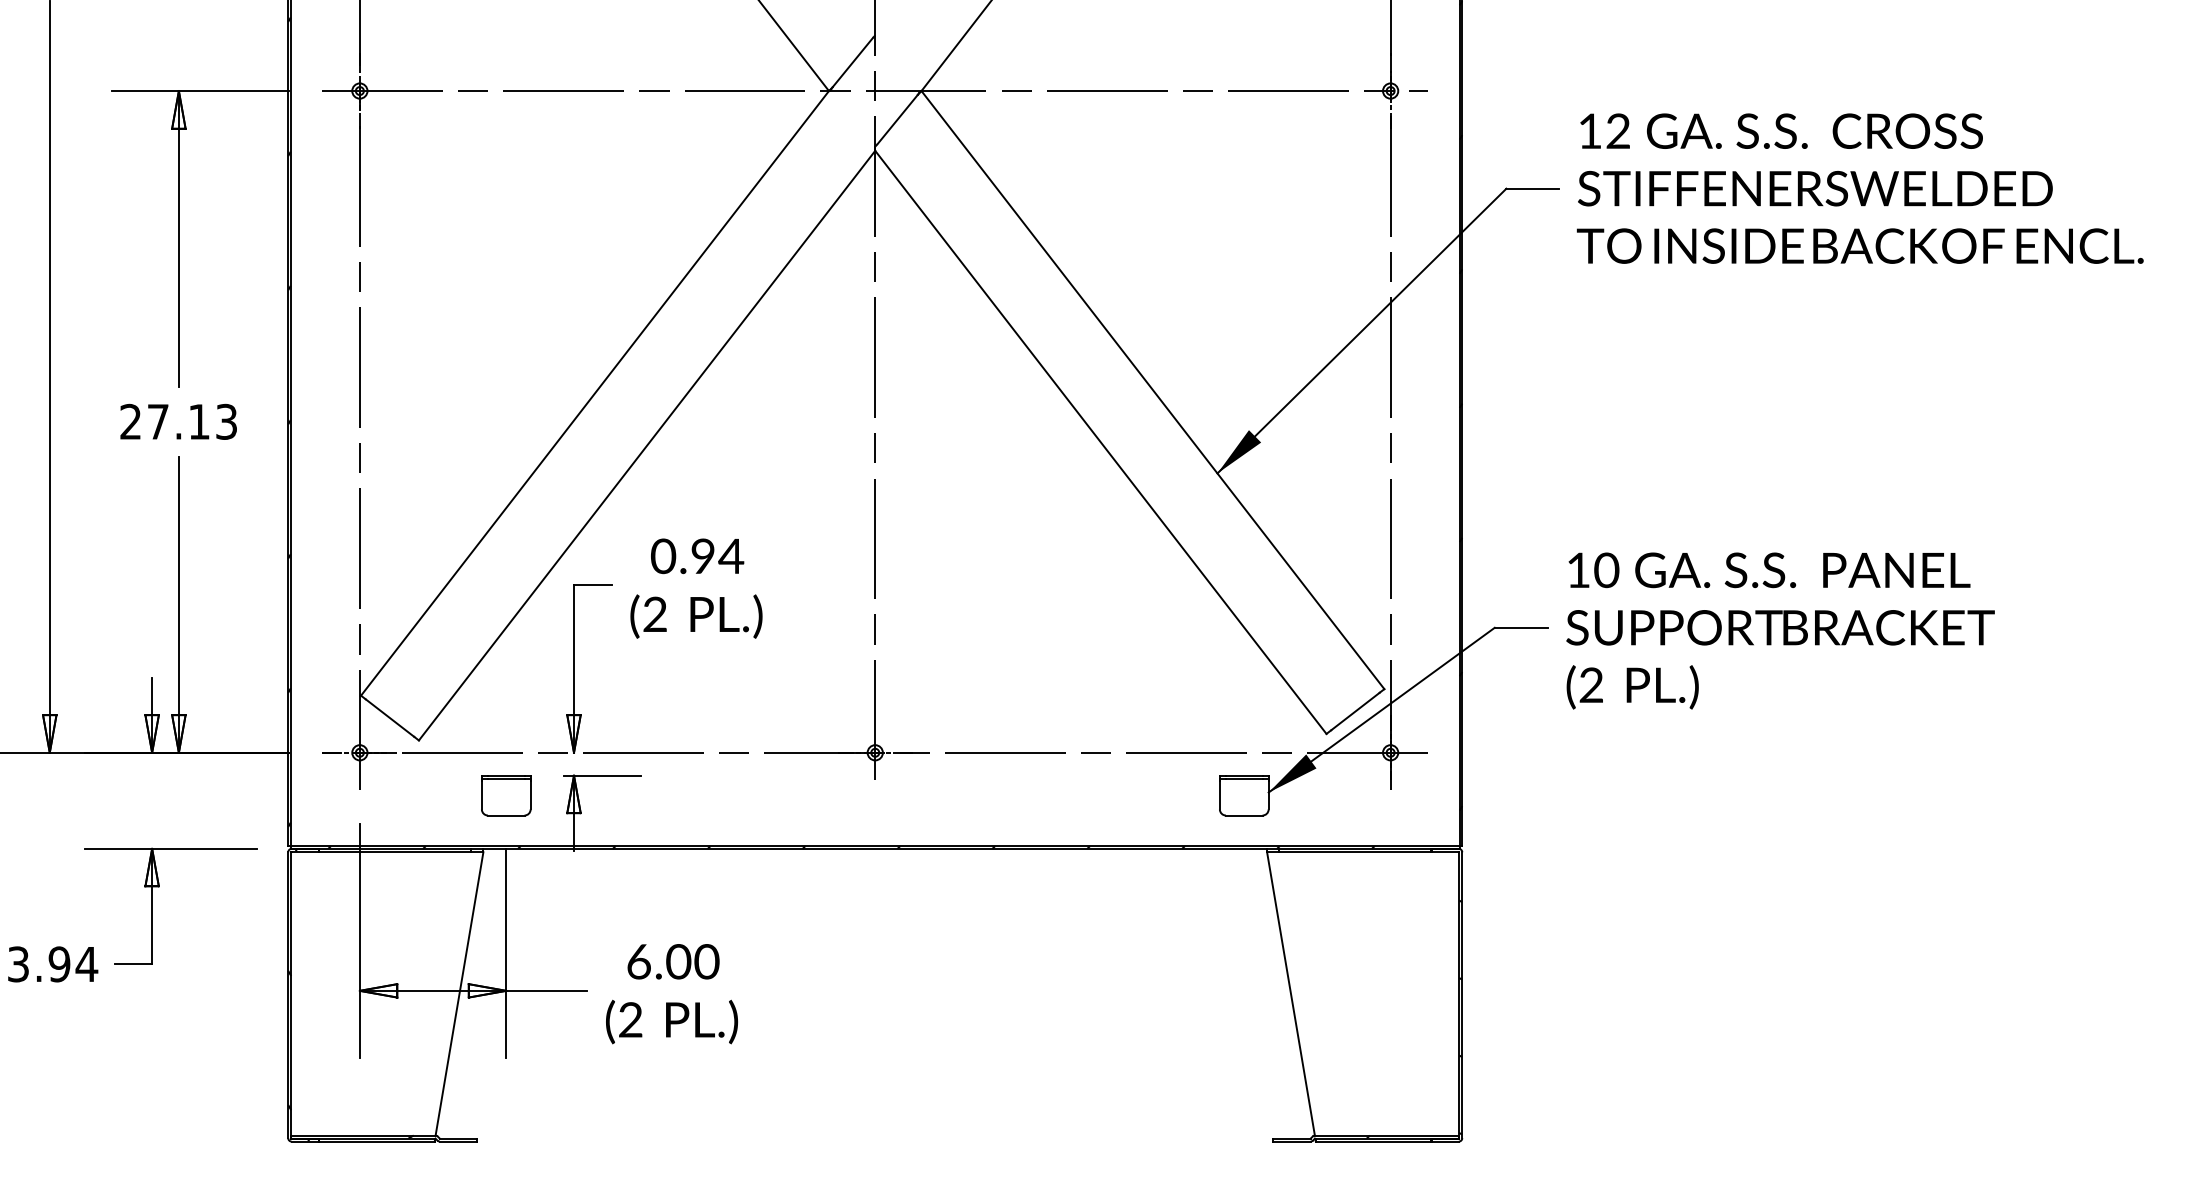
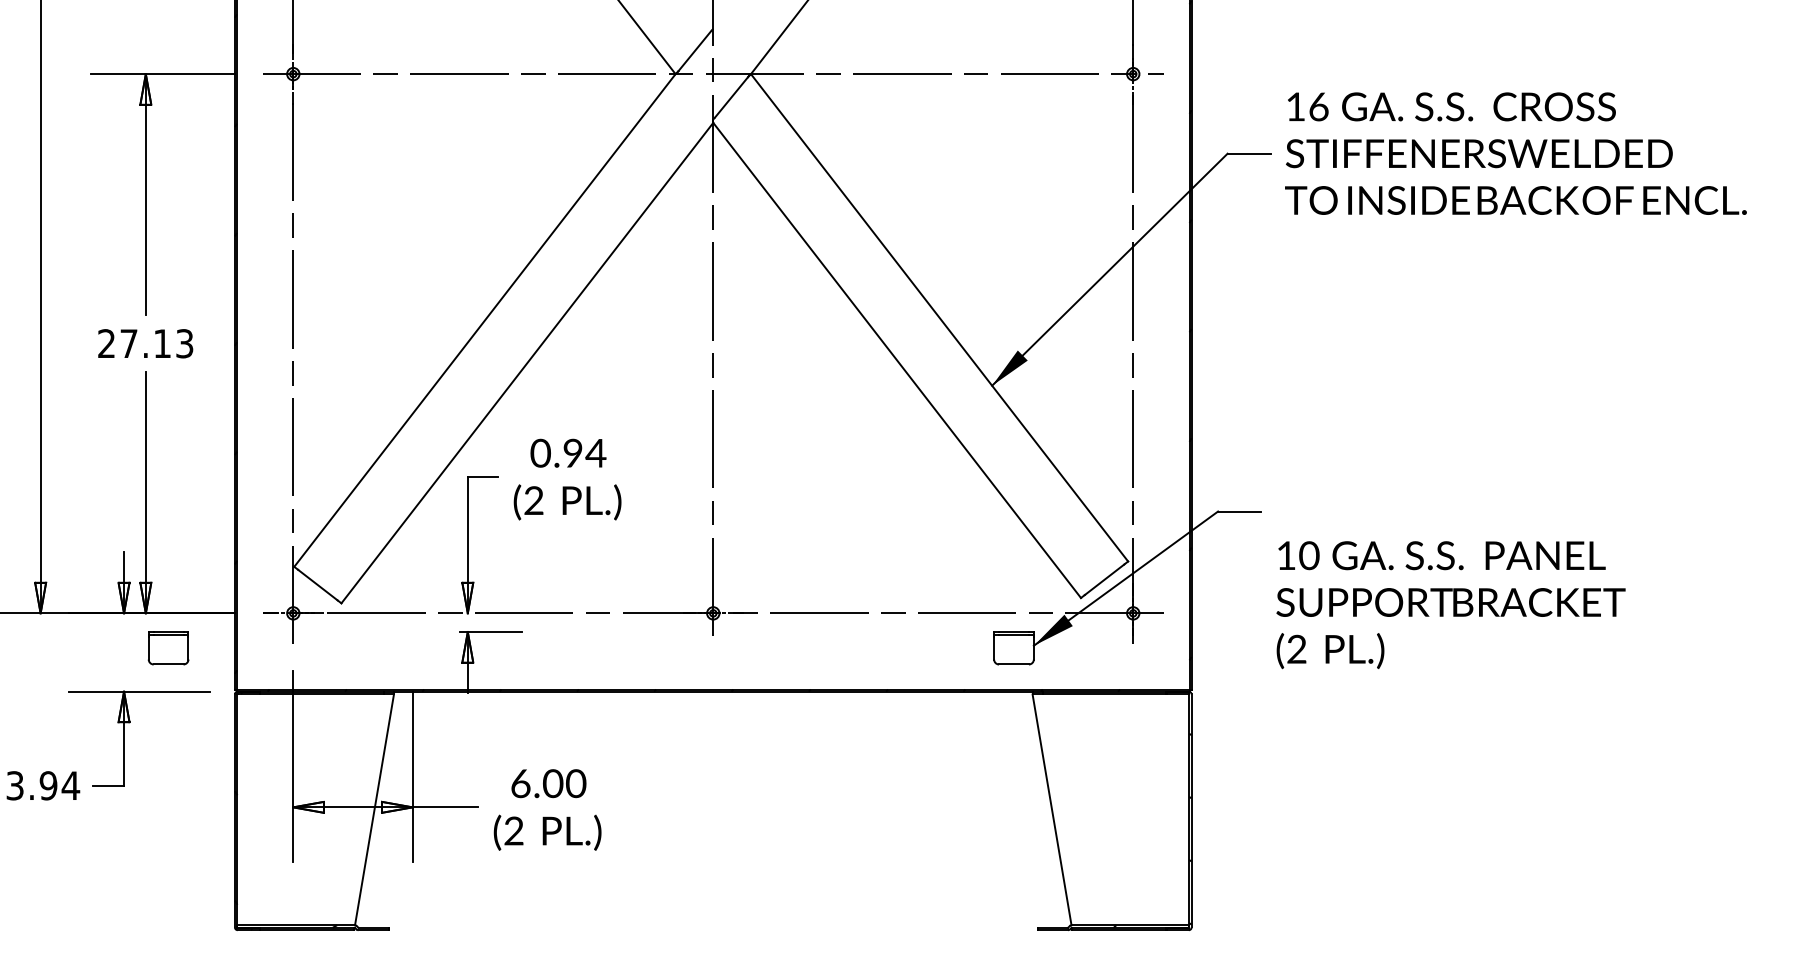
text: (1617, 130) -> (1318, 106), 12 -> 16
text: (1779, 631) -> (1450, 605), moved
part: (506, 795) -> (168, 648), moved

